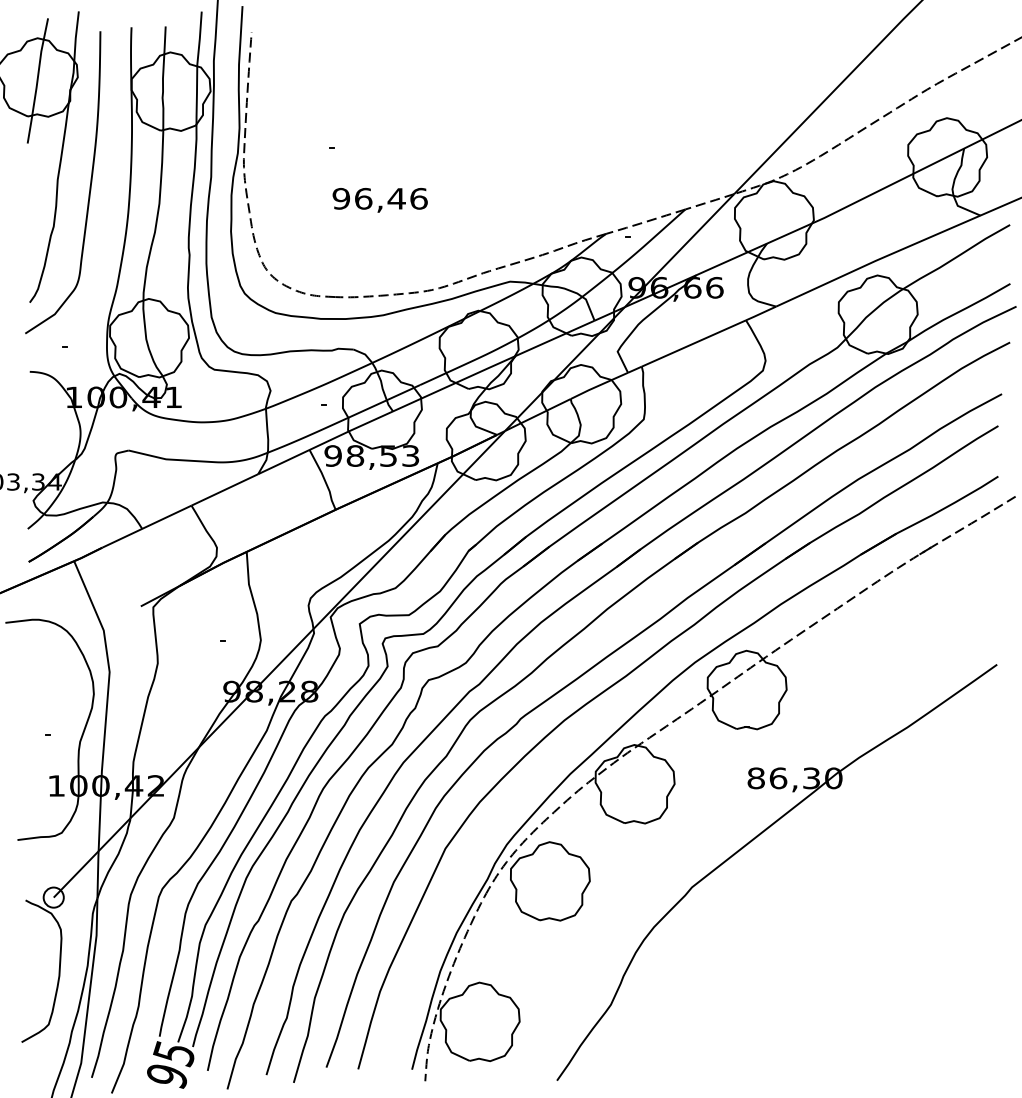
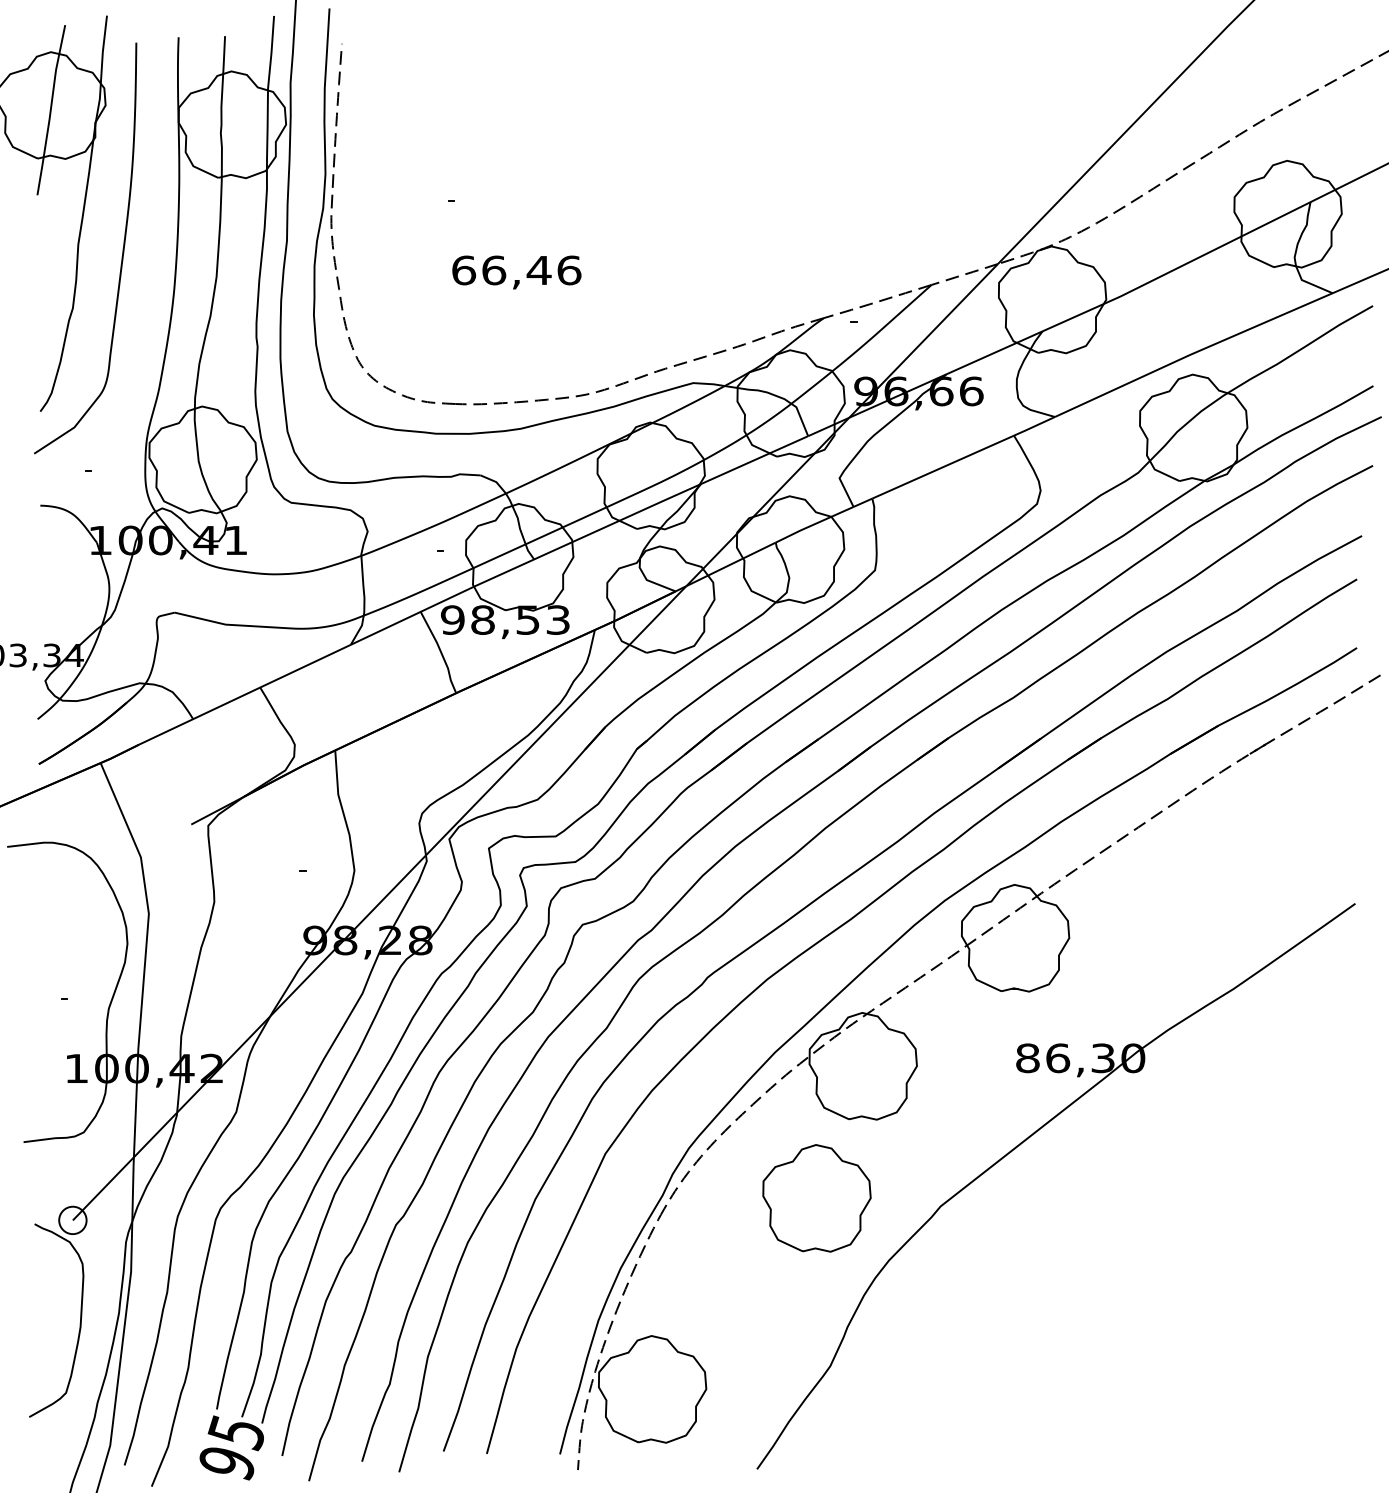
text: (341, 198) -> (464, 270), 96,46 -> 66,46
part: (549, 881) -> (816, 1198), moved

